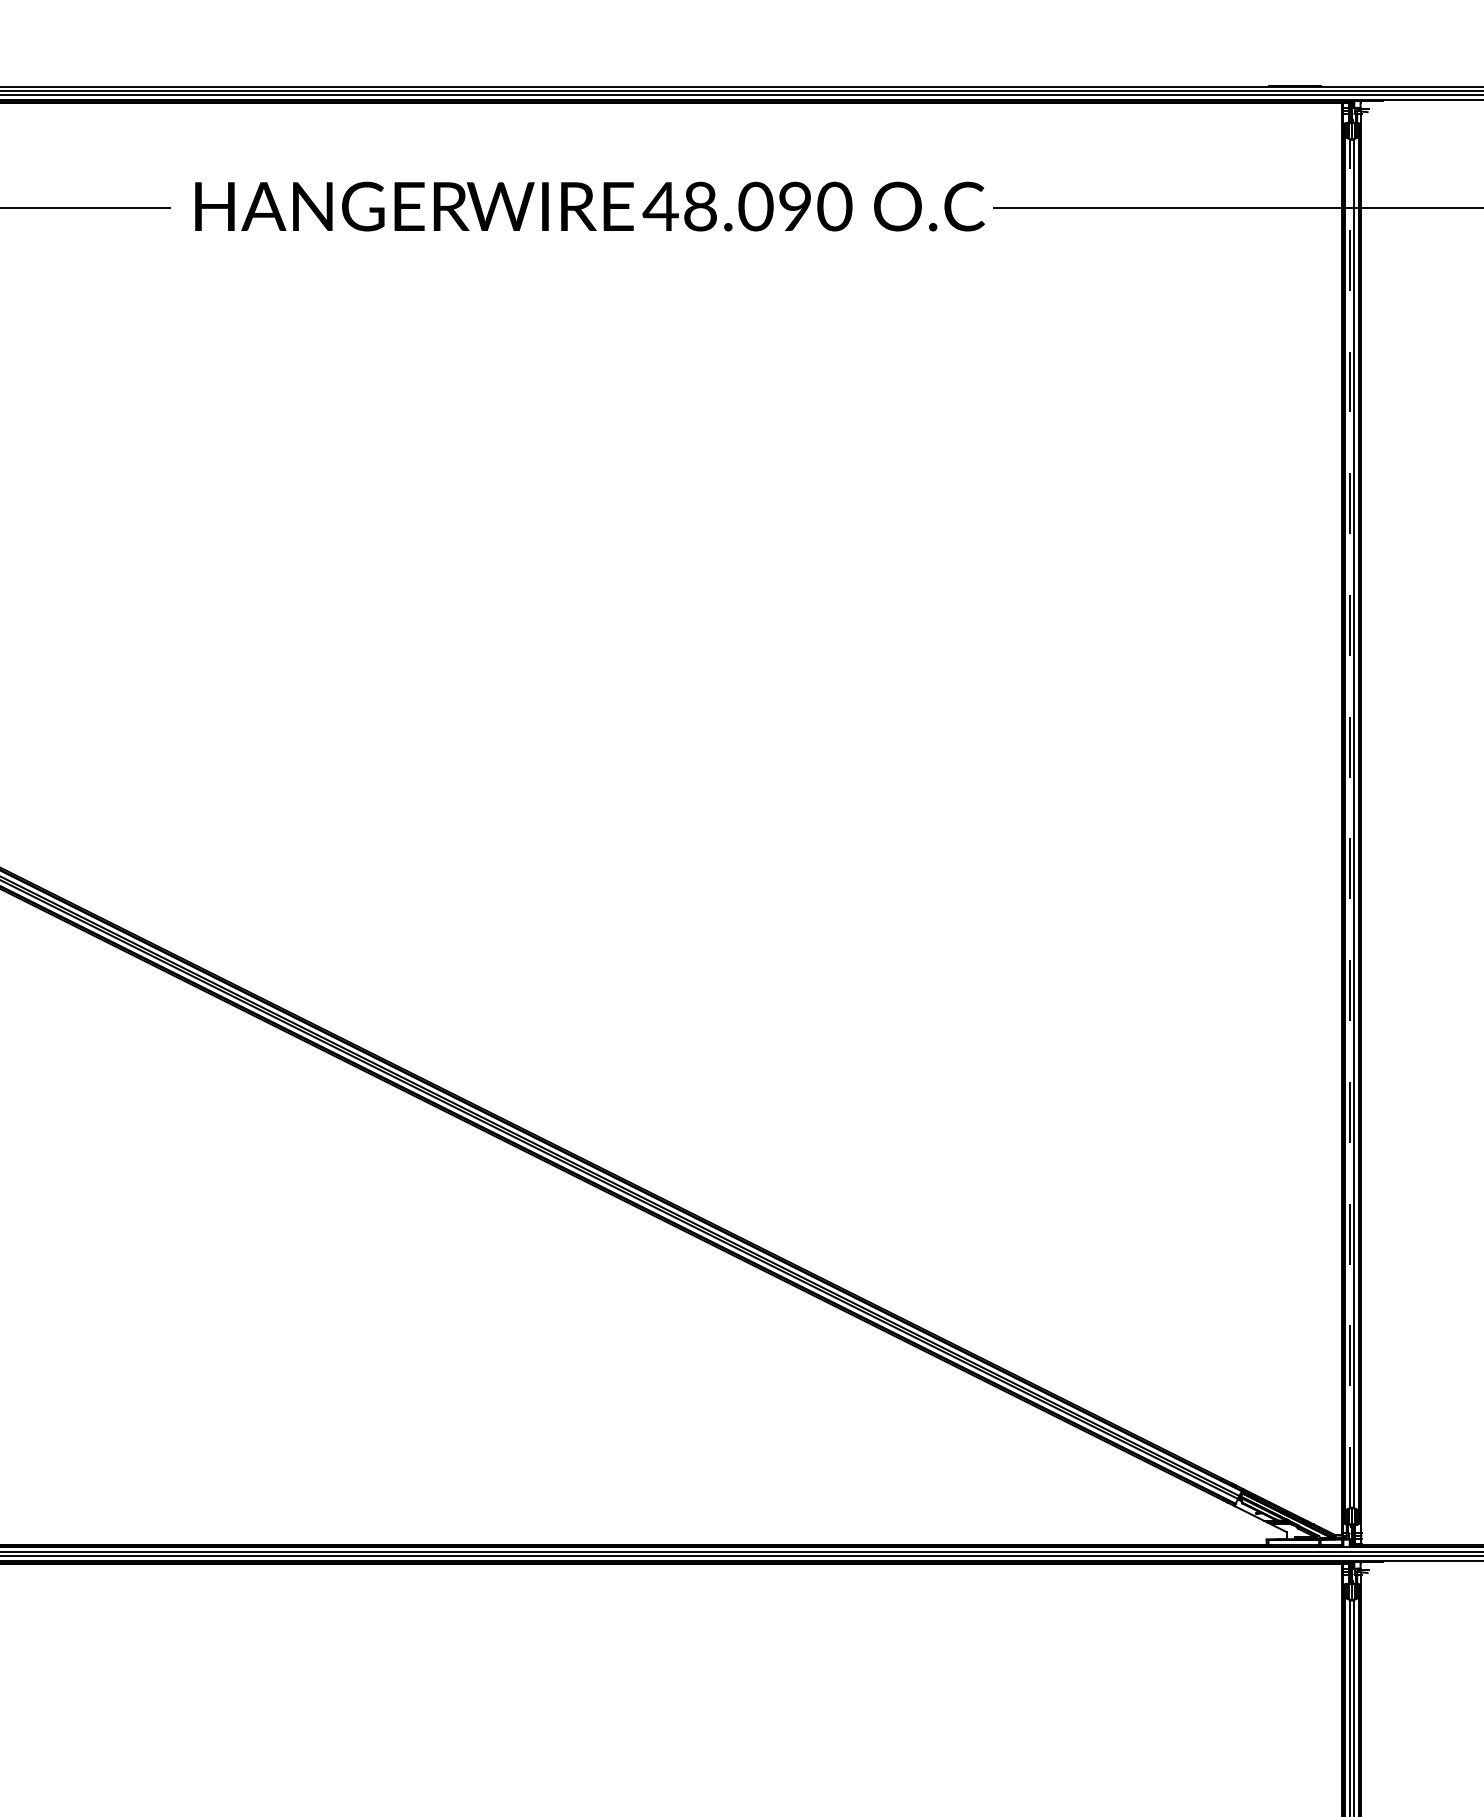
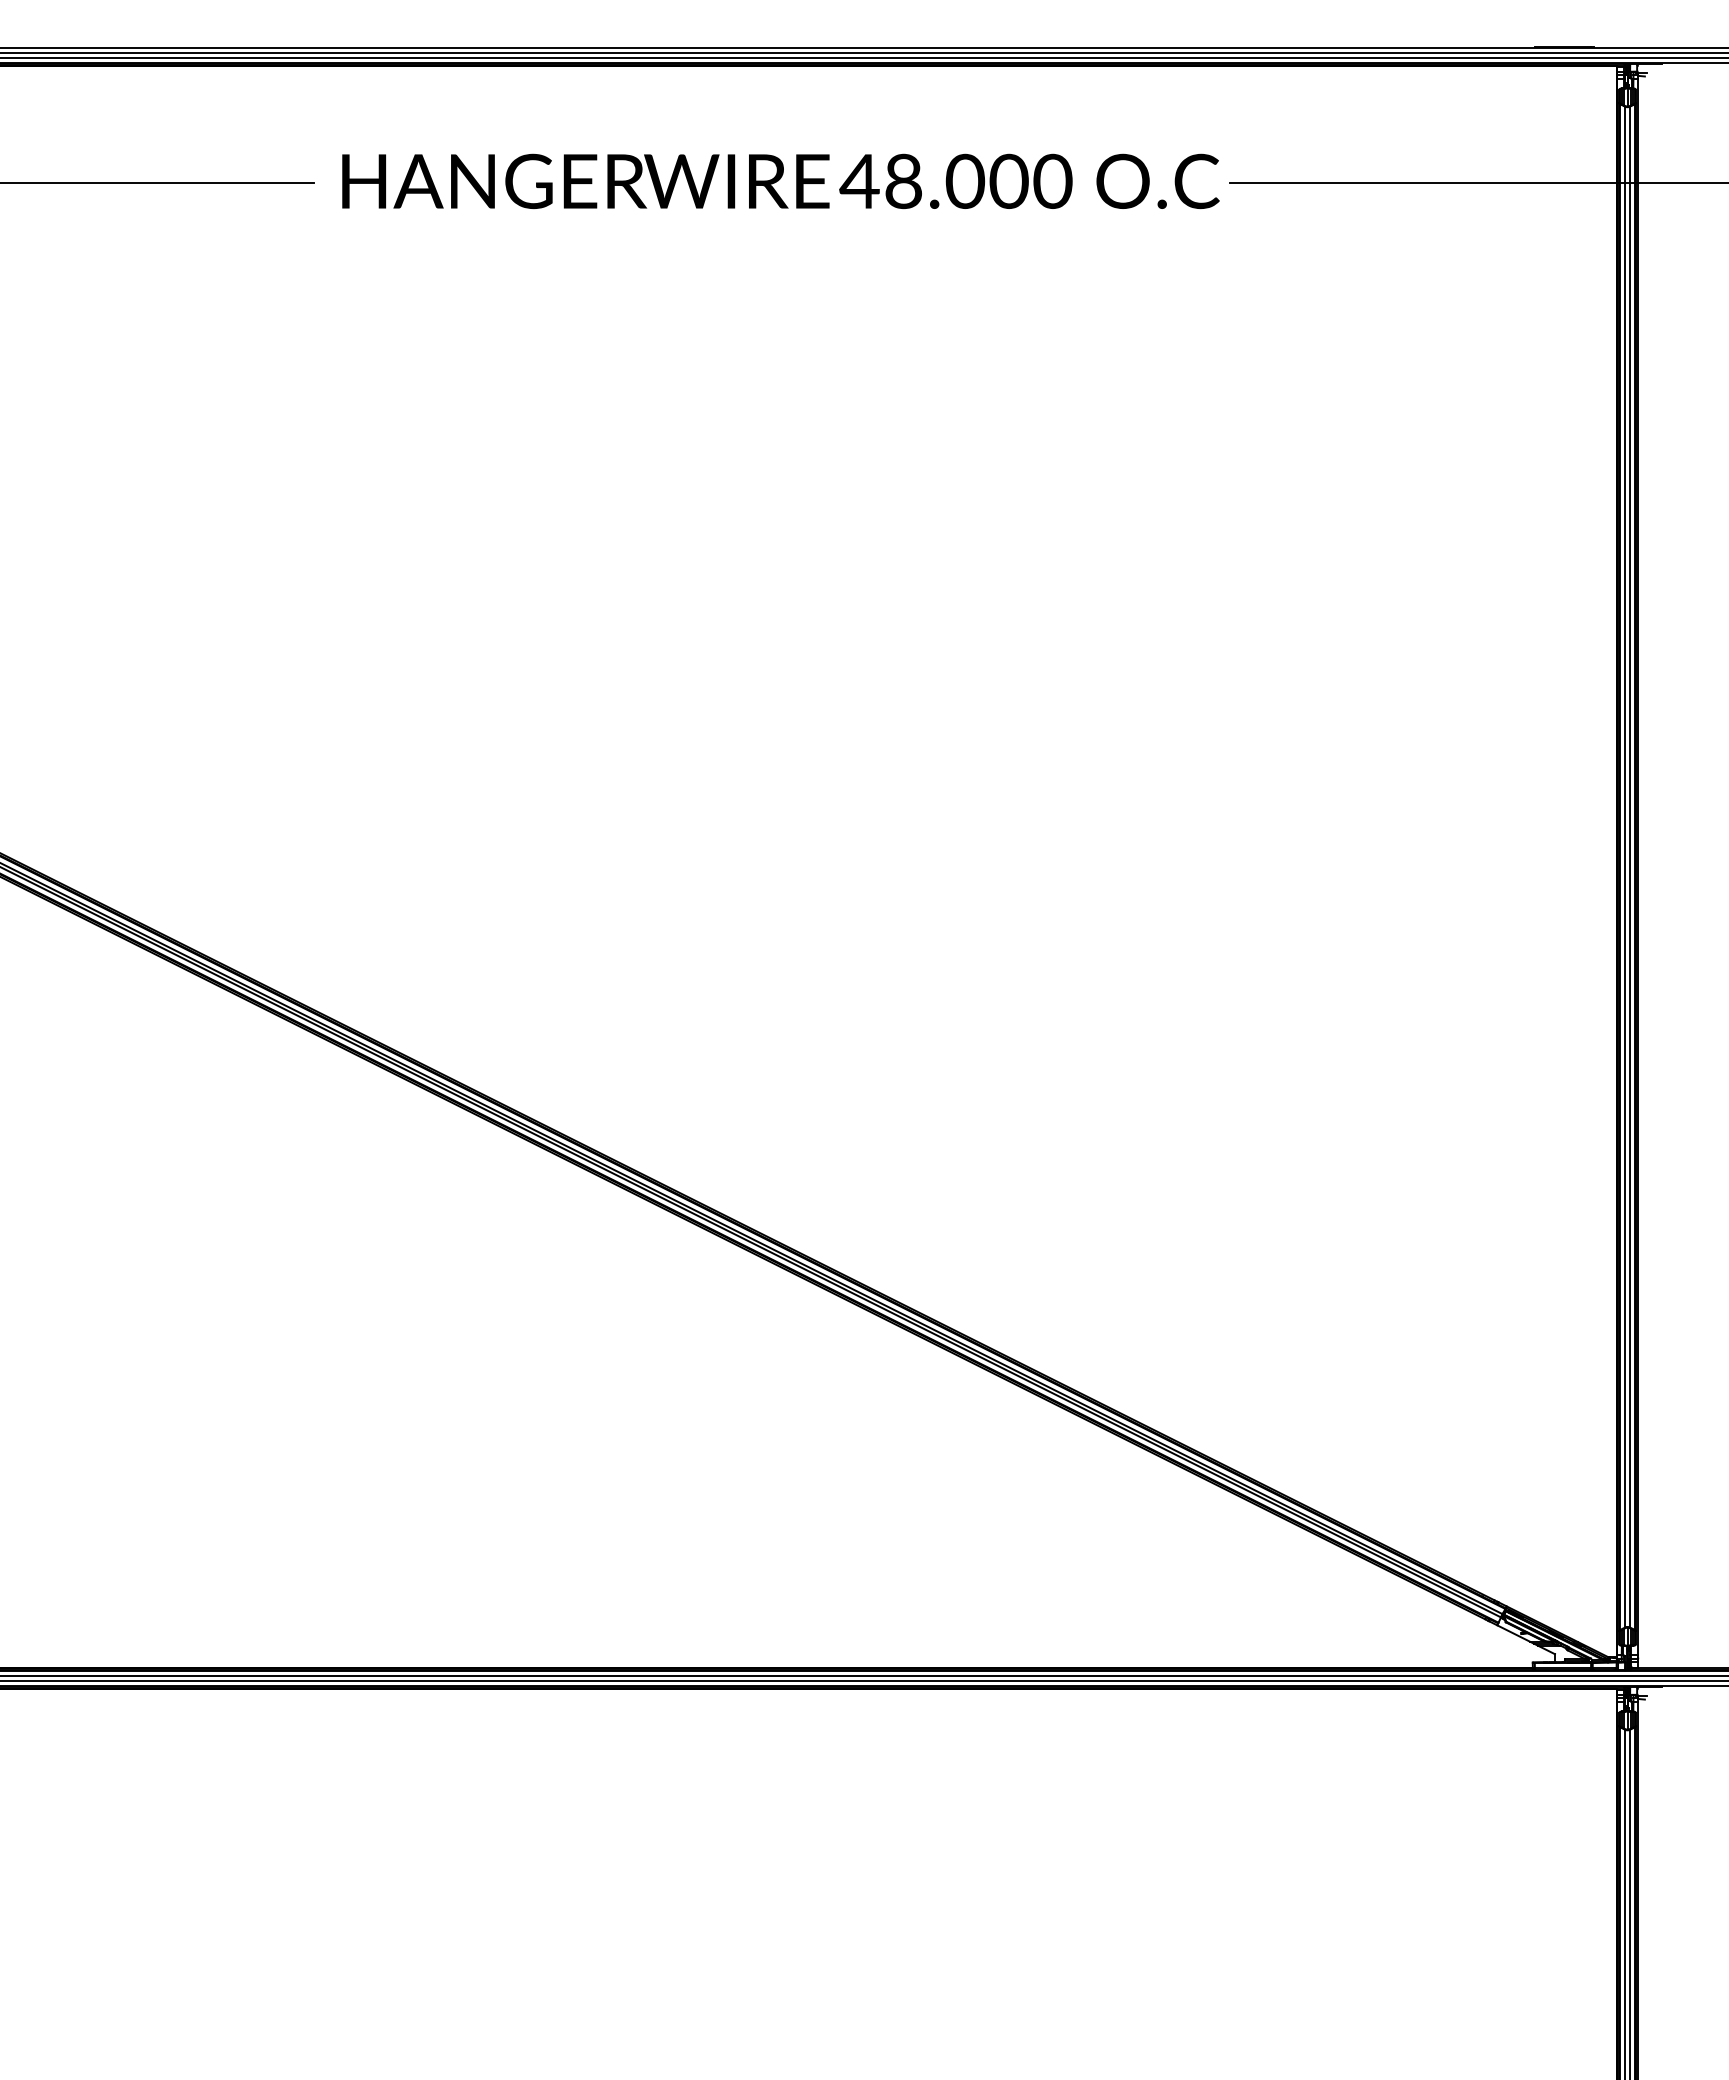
text: (794, 206) -> (1008, 181), 48.090 -> 48.000
line: (1350, 823) -> (1625, 866), dashed -> solid

